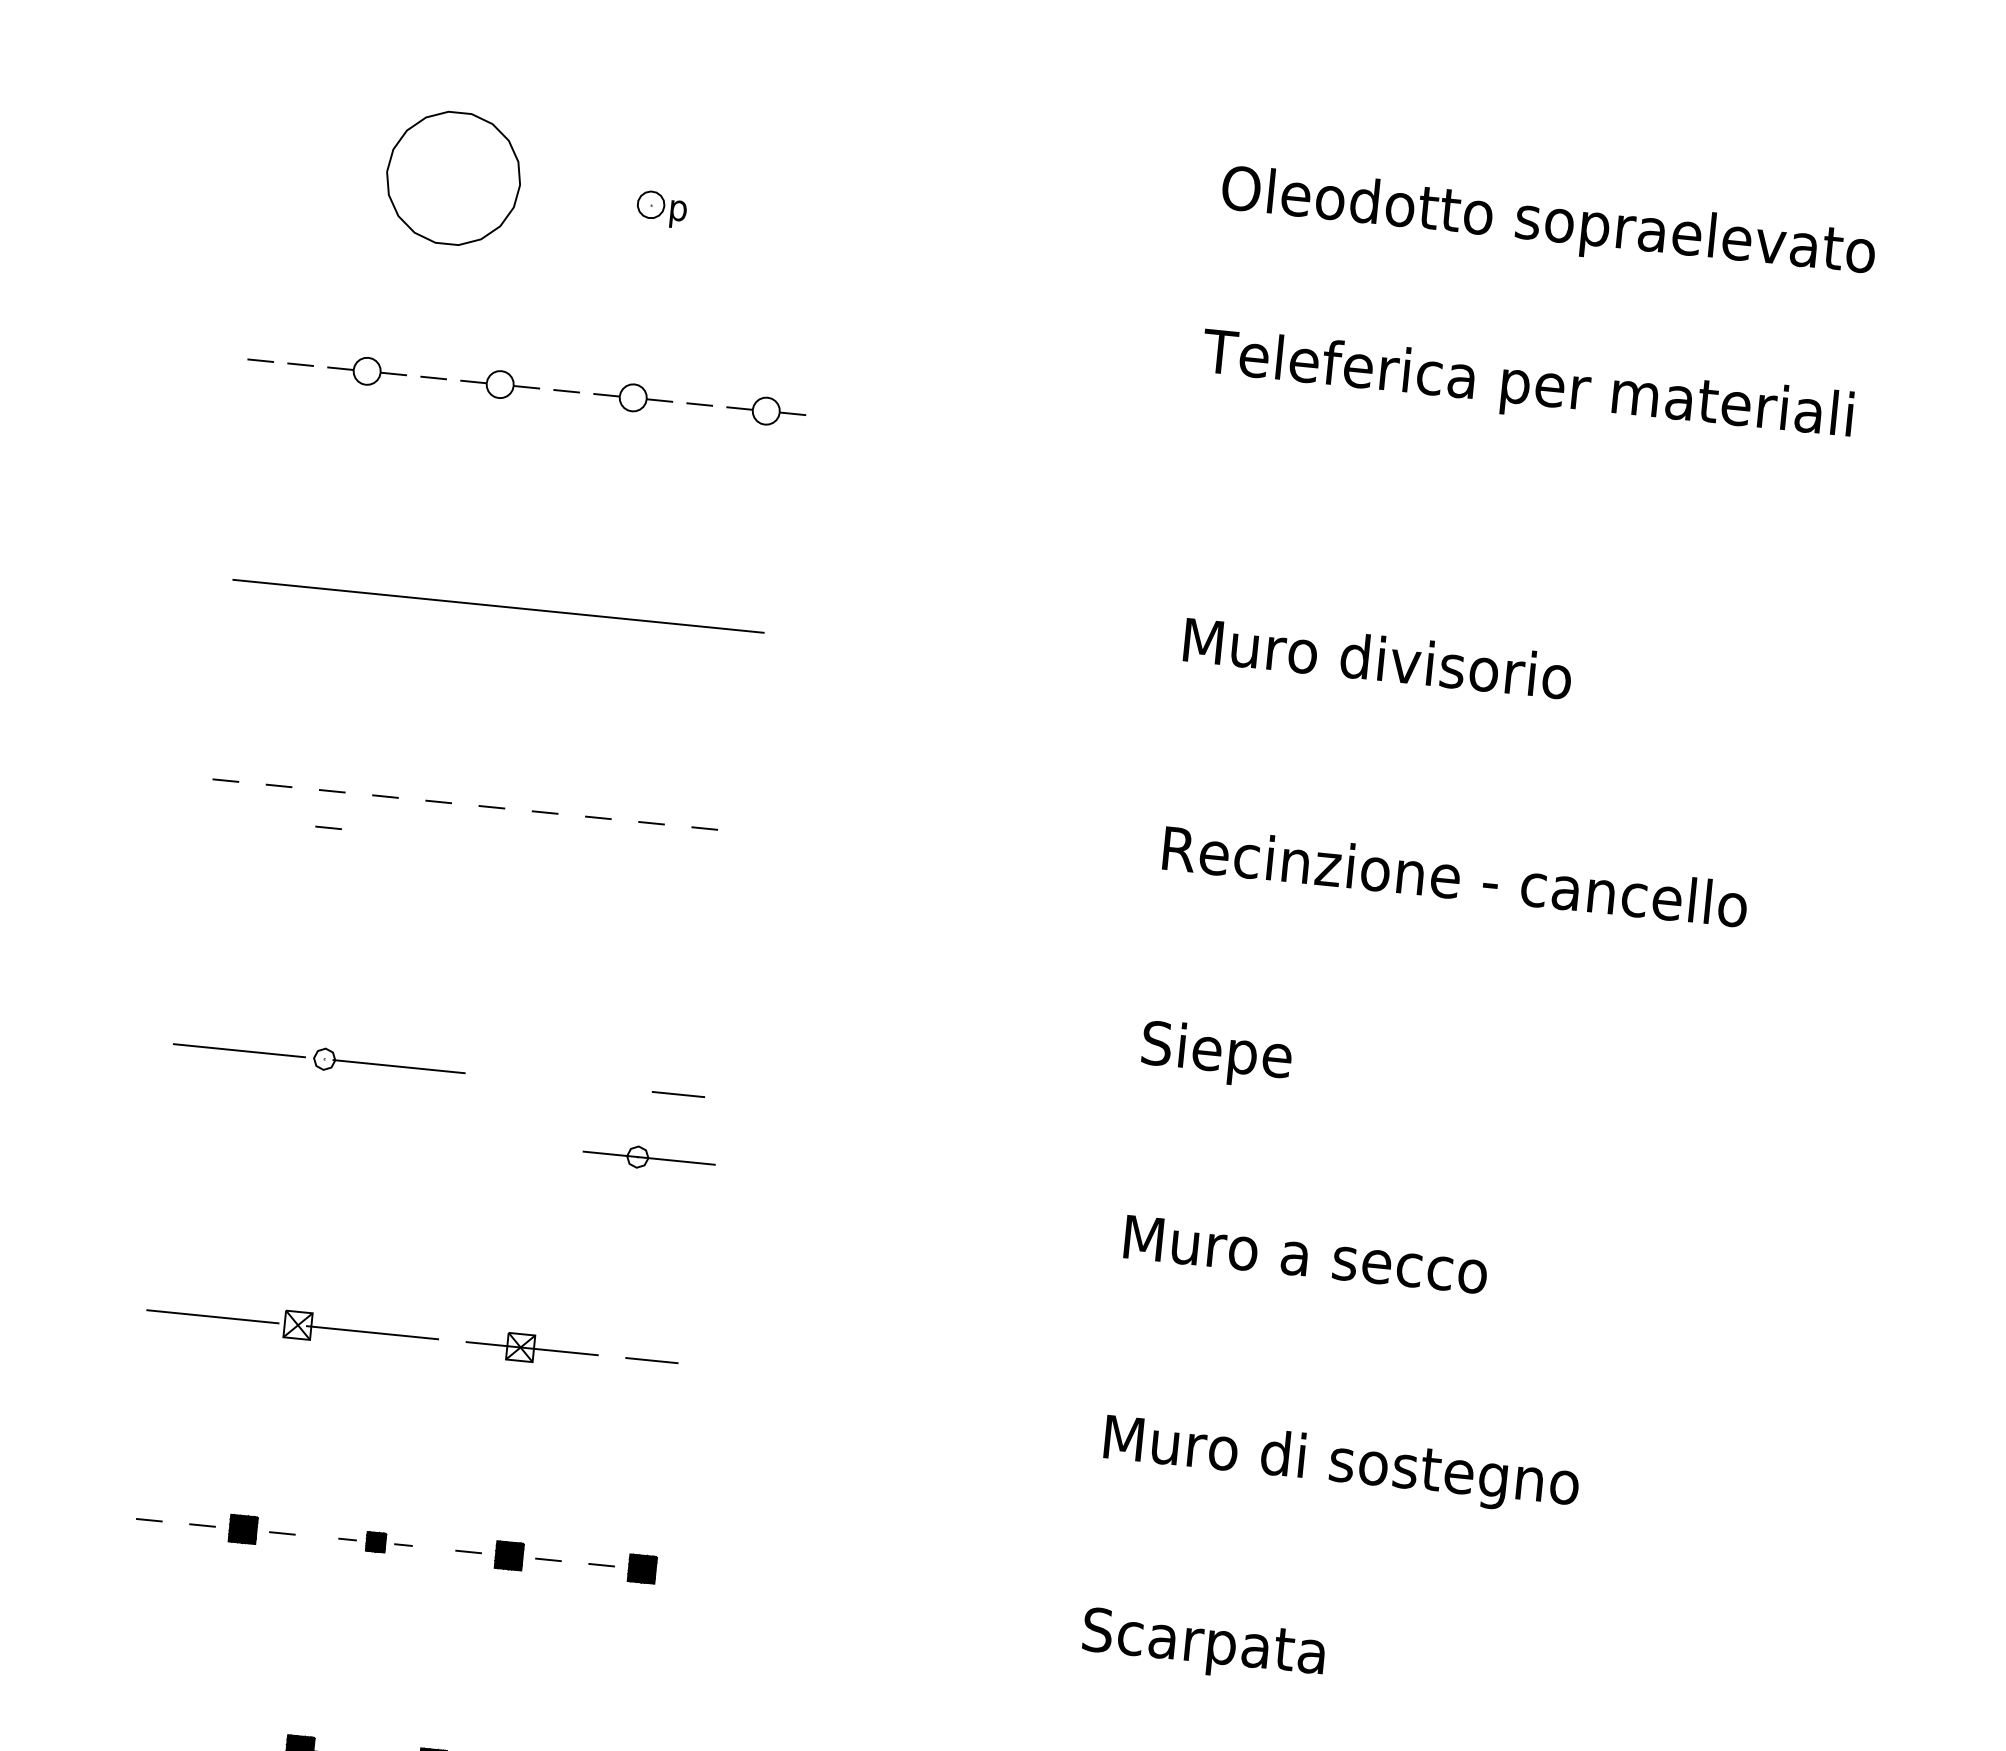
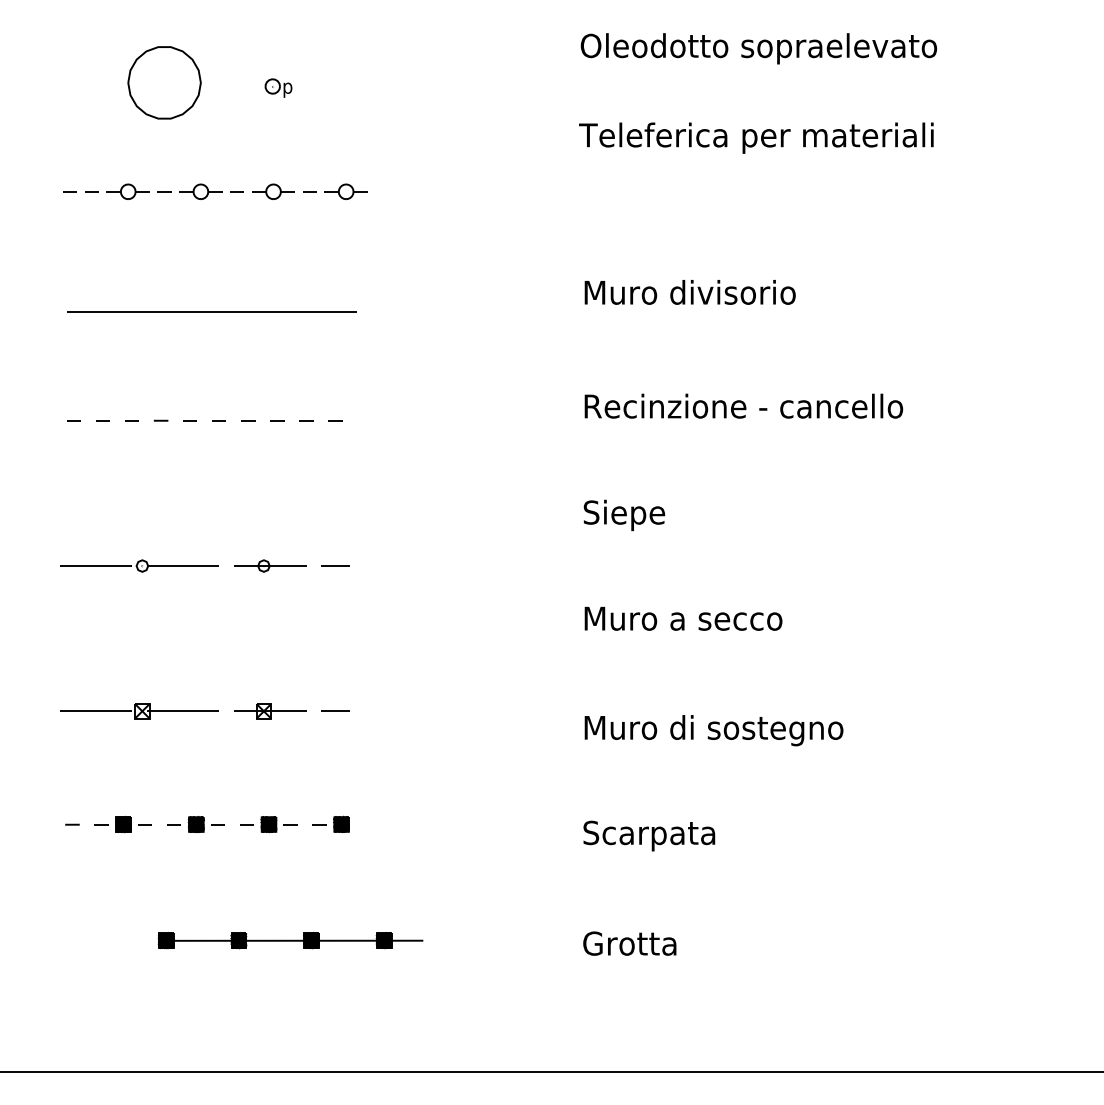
line: (327, 827) -> (131, 440), removed
part: (649, 1157) -> (270, 565), moved
part: (374, 1540) -> (195, 823), size x1.43

